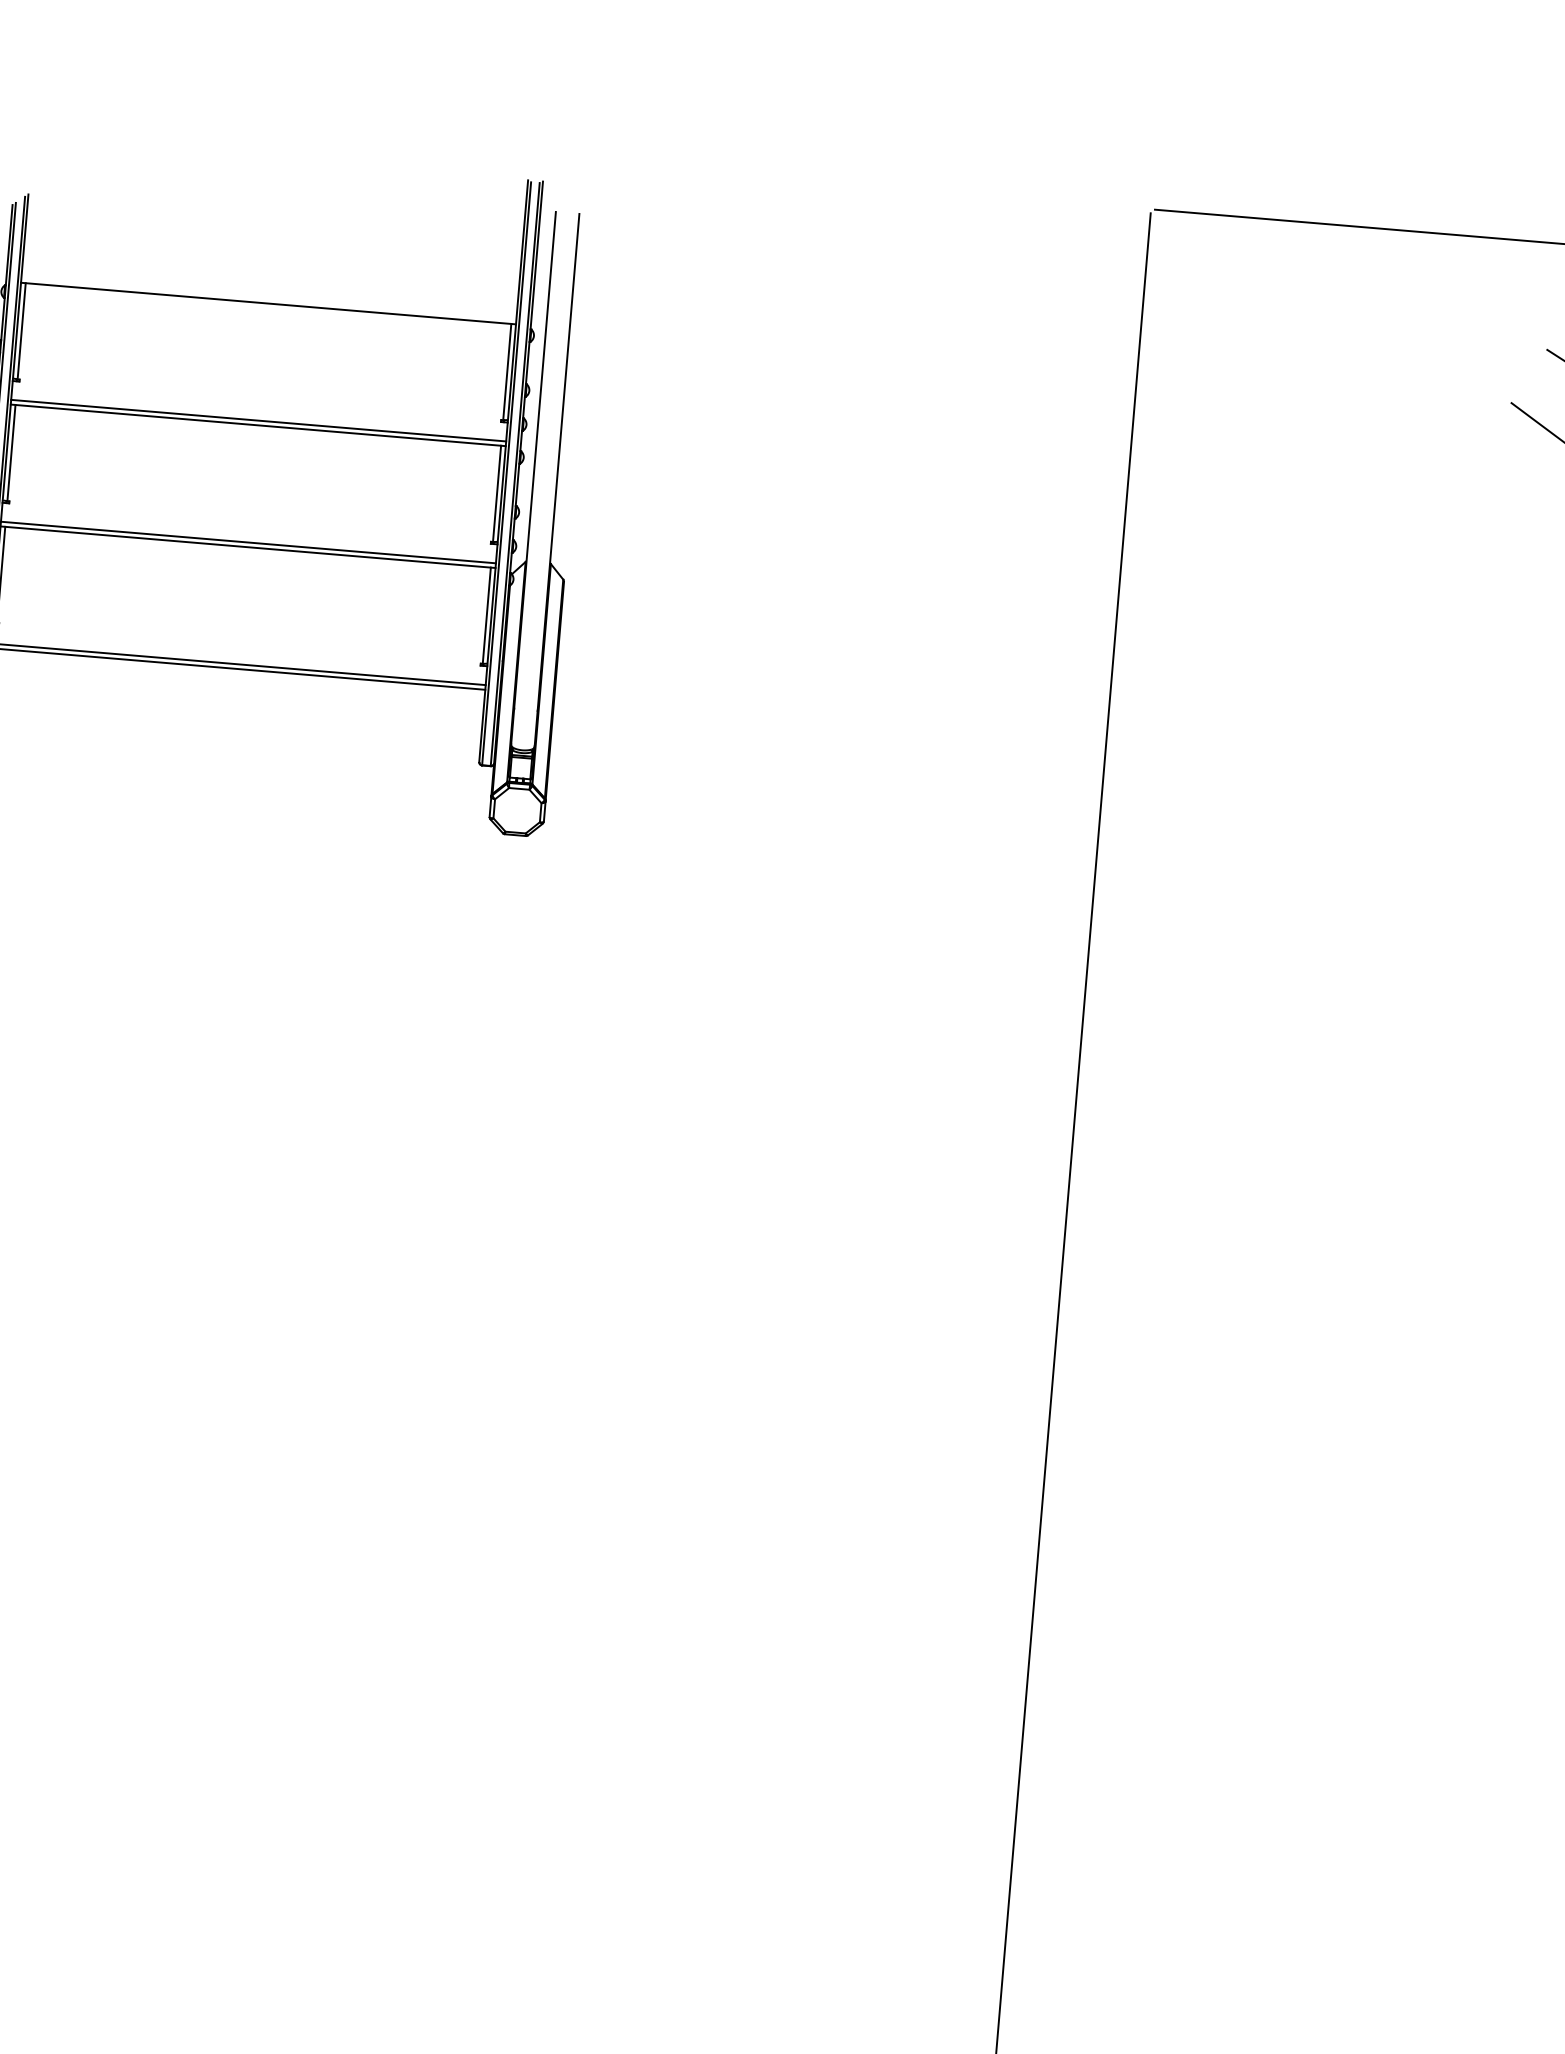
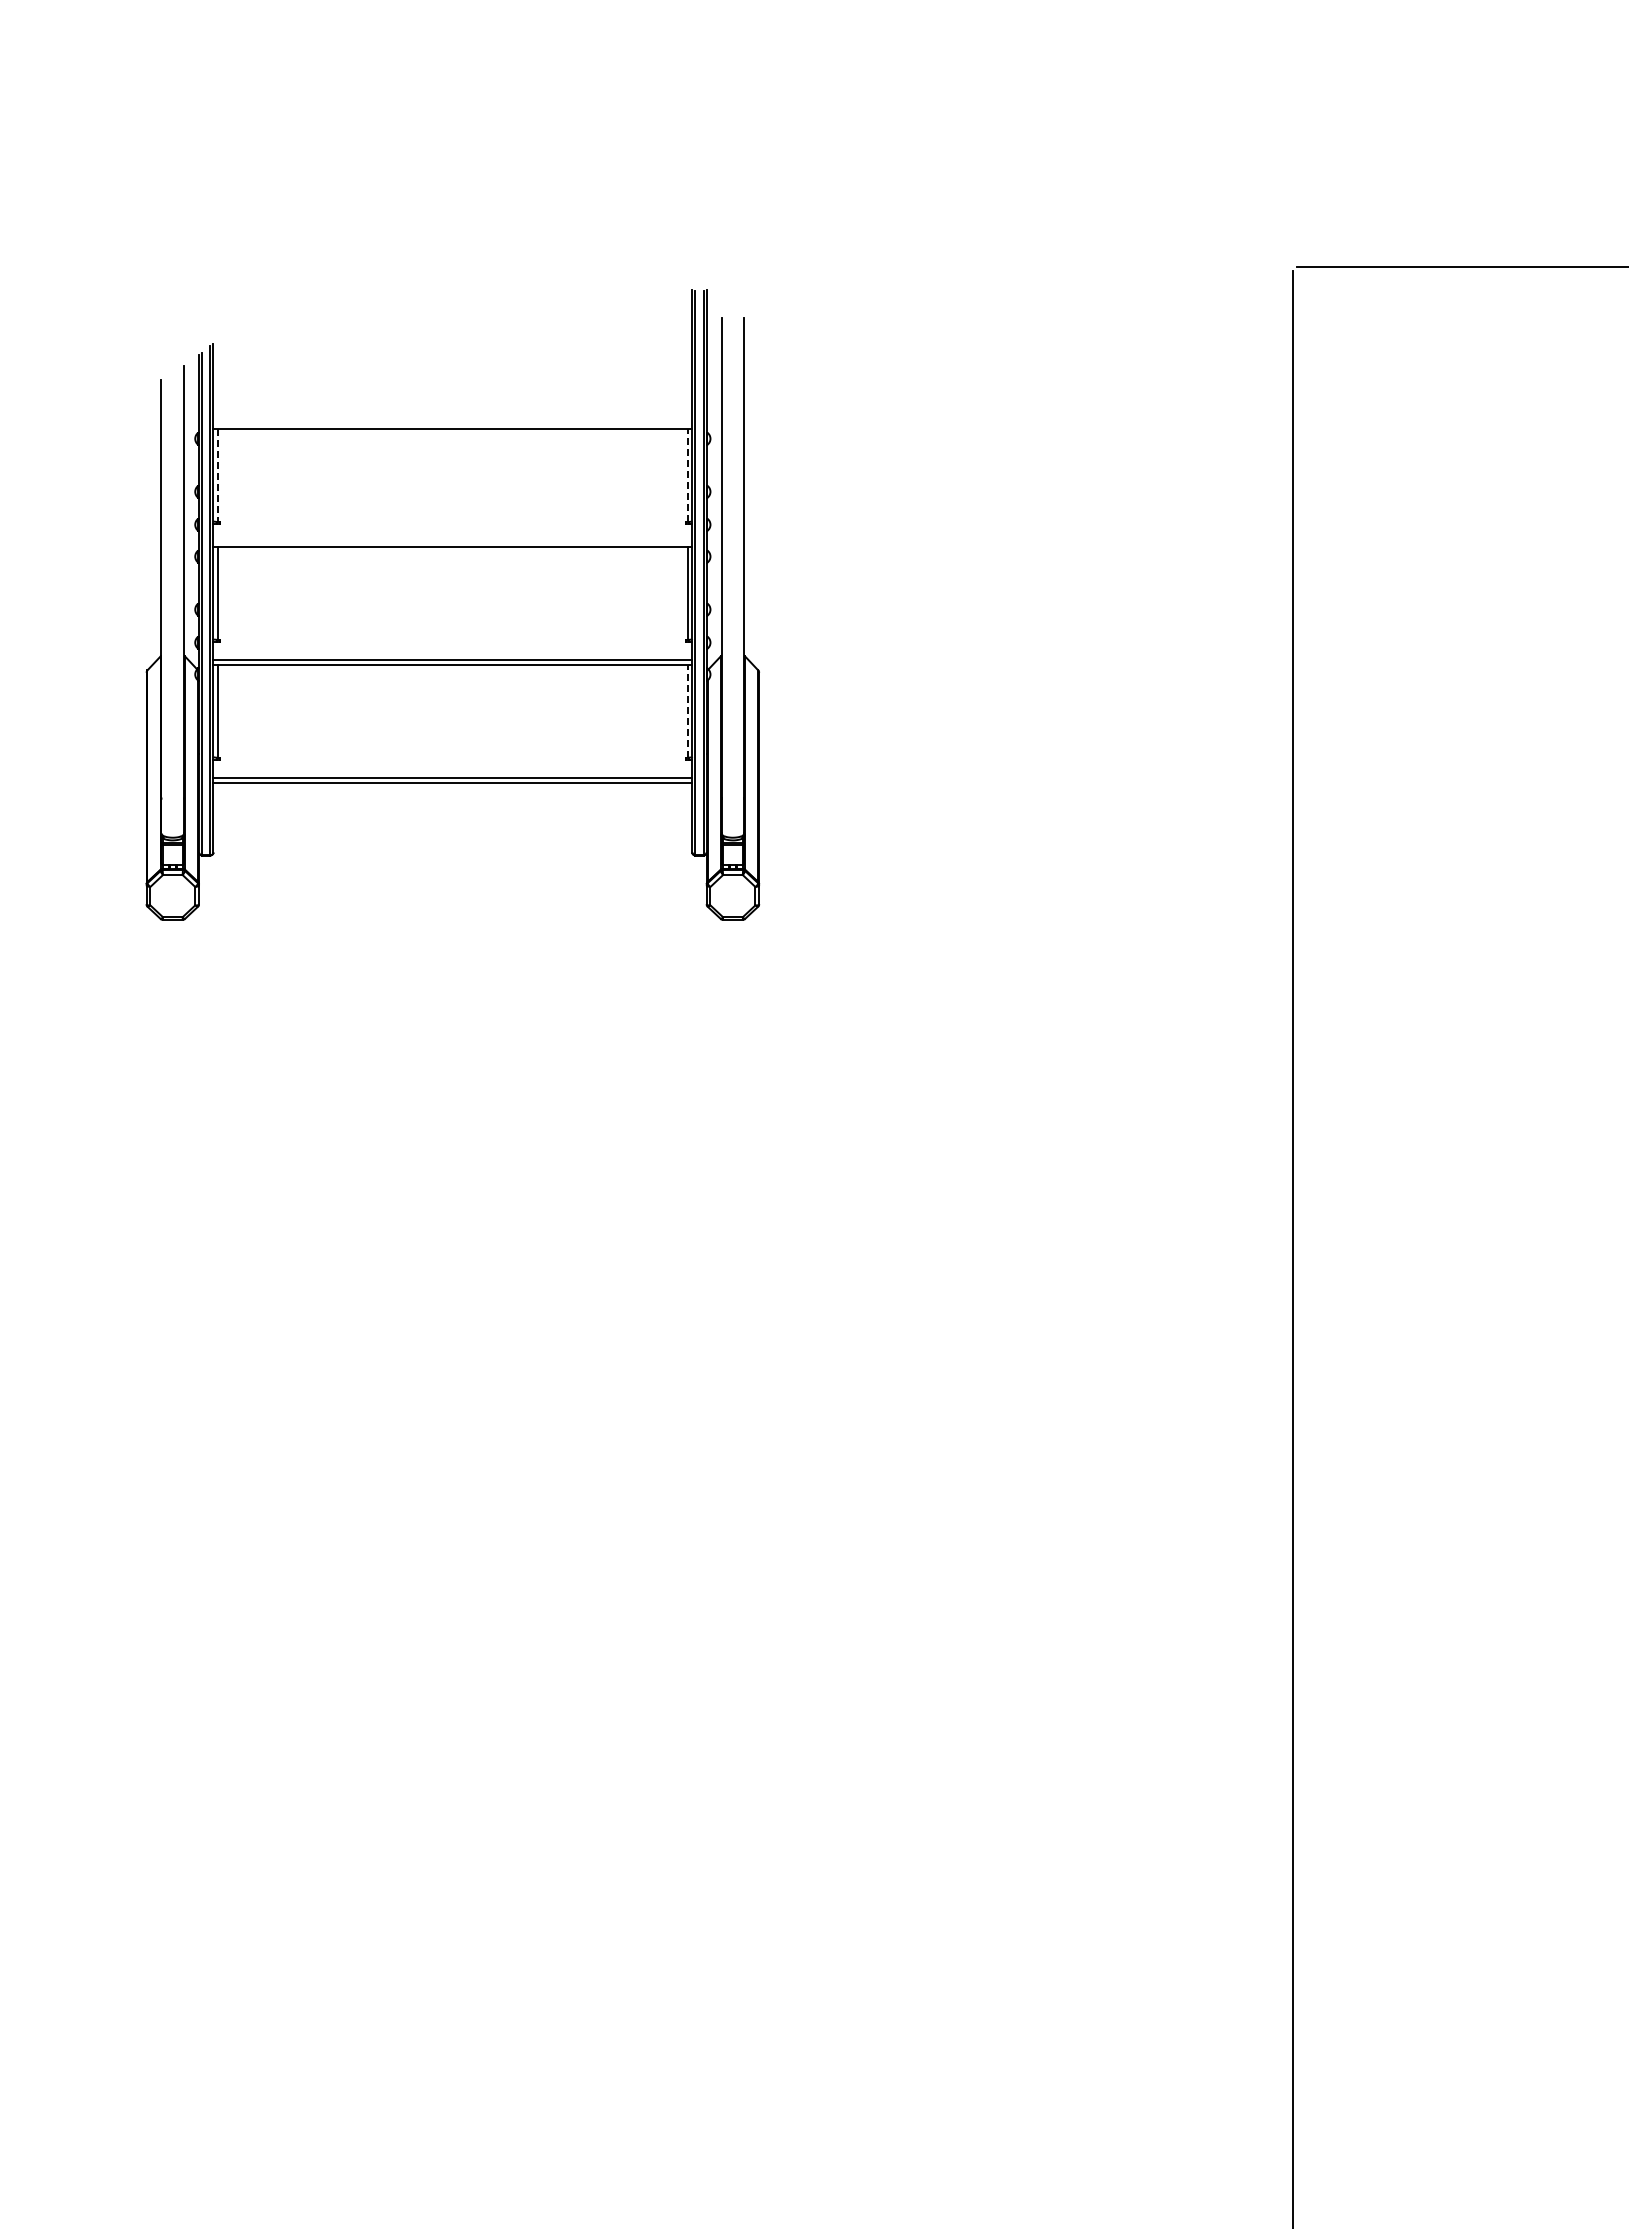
line: (21, 331) -> (217, 475), solid -> dashed
line: (507, 371) -> (687, 475), solid -> dashed
line: (258, 420) -> (452, 542), removed
line: (486, 615) -> (687, 711), solid -> dashed

